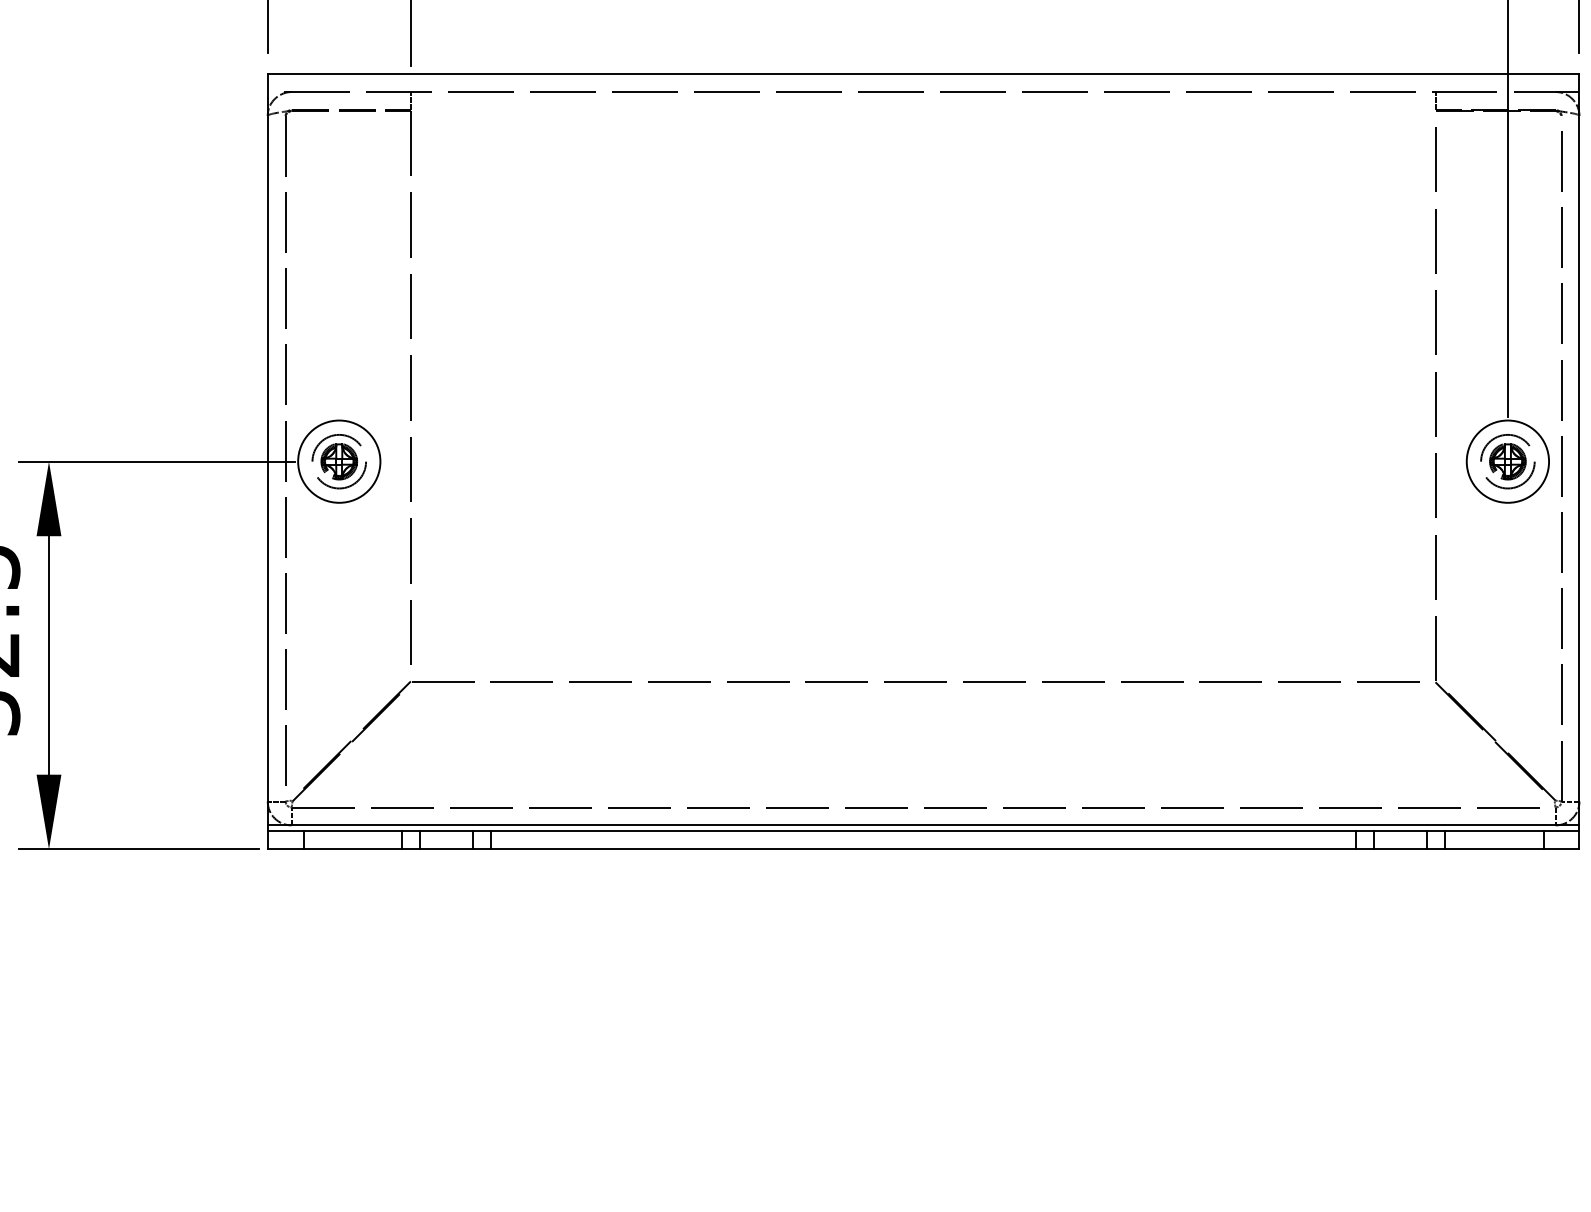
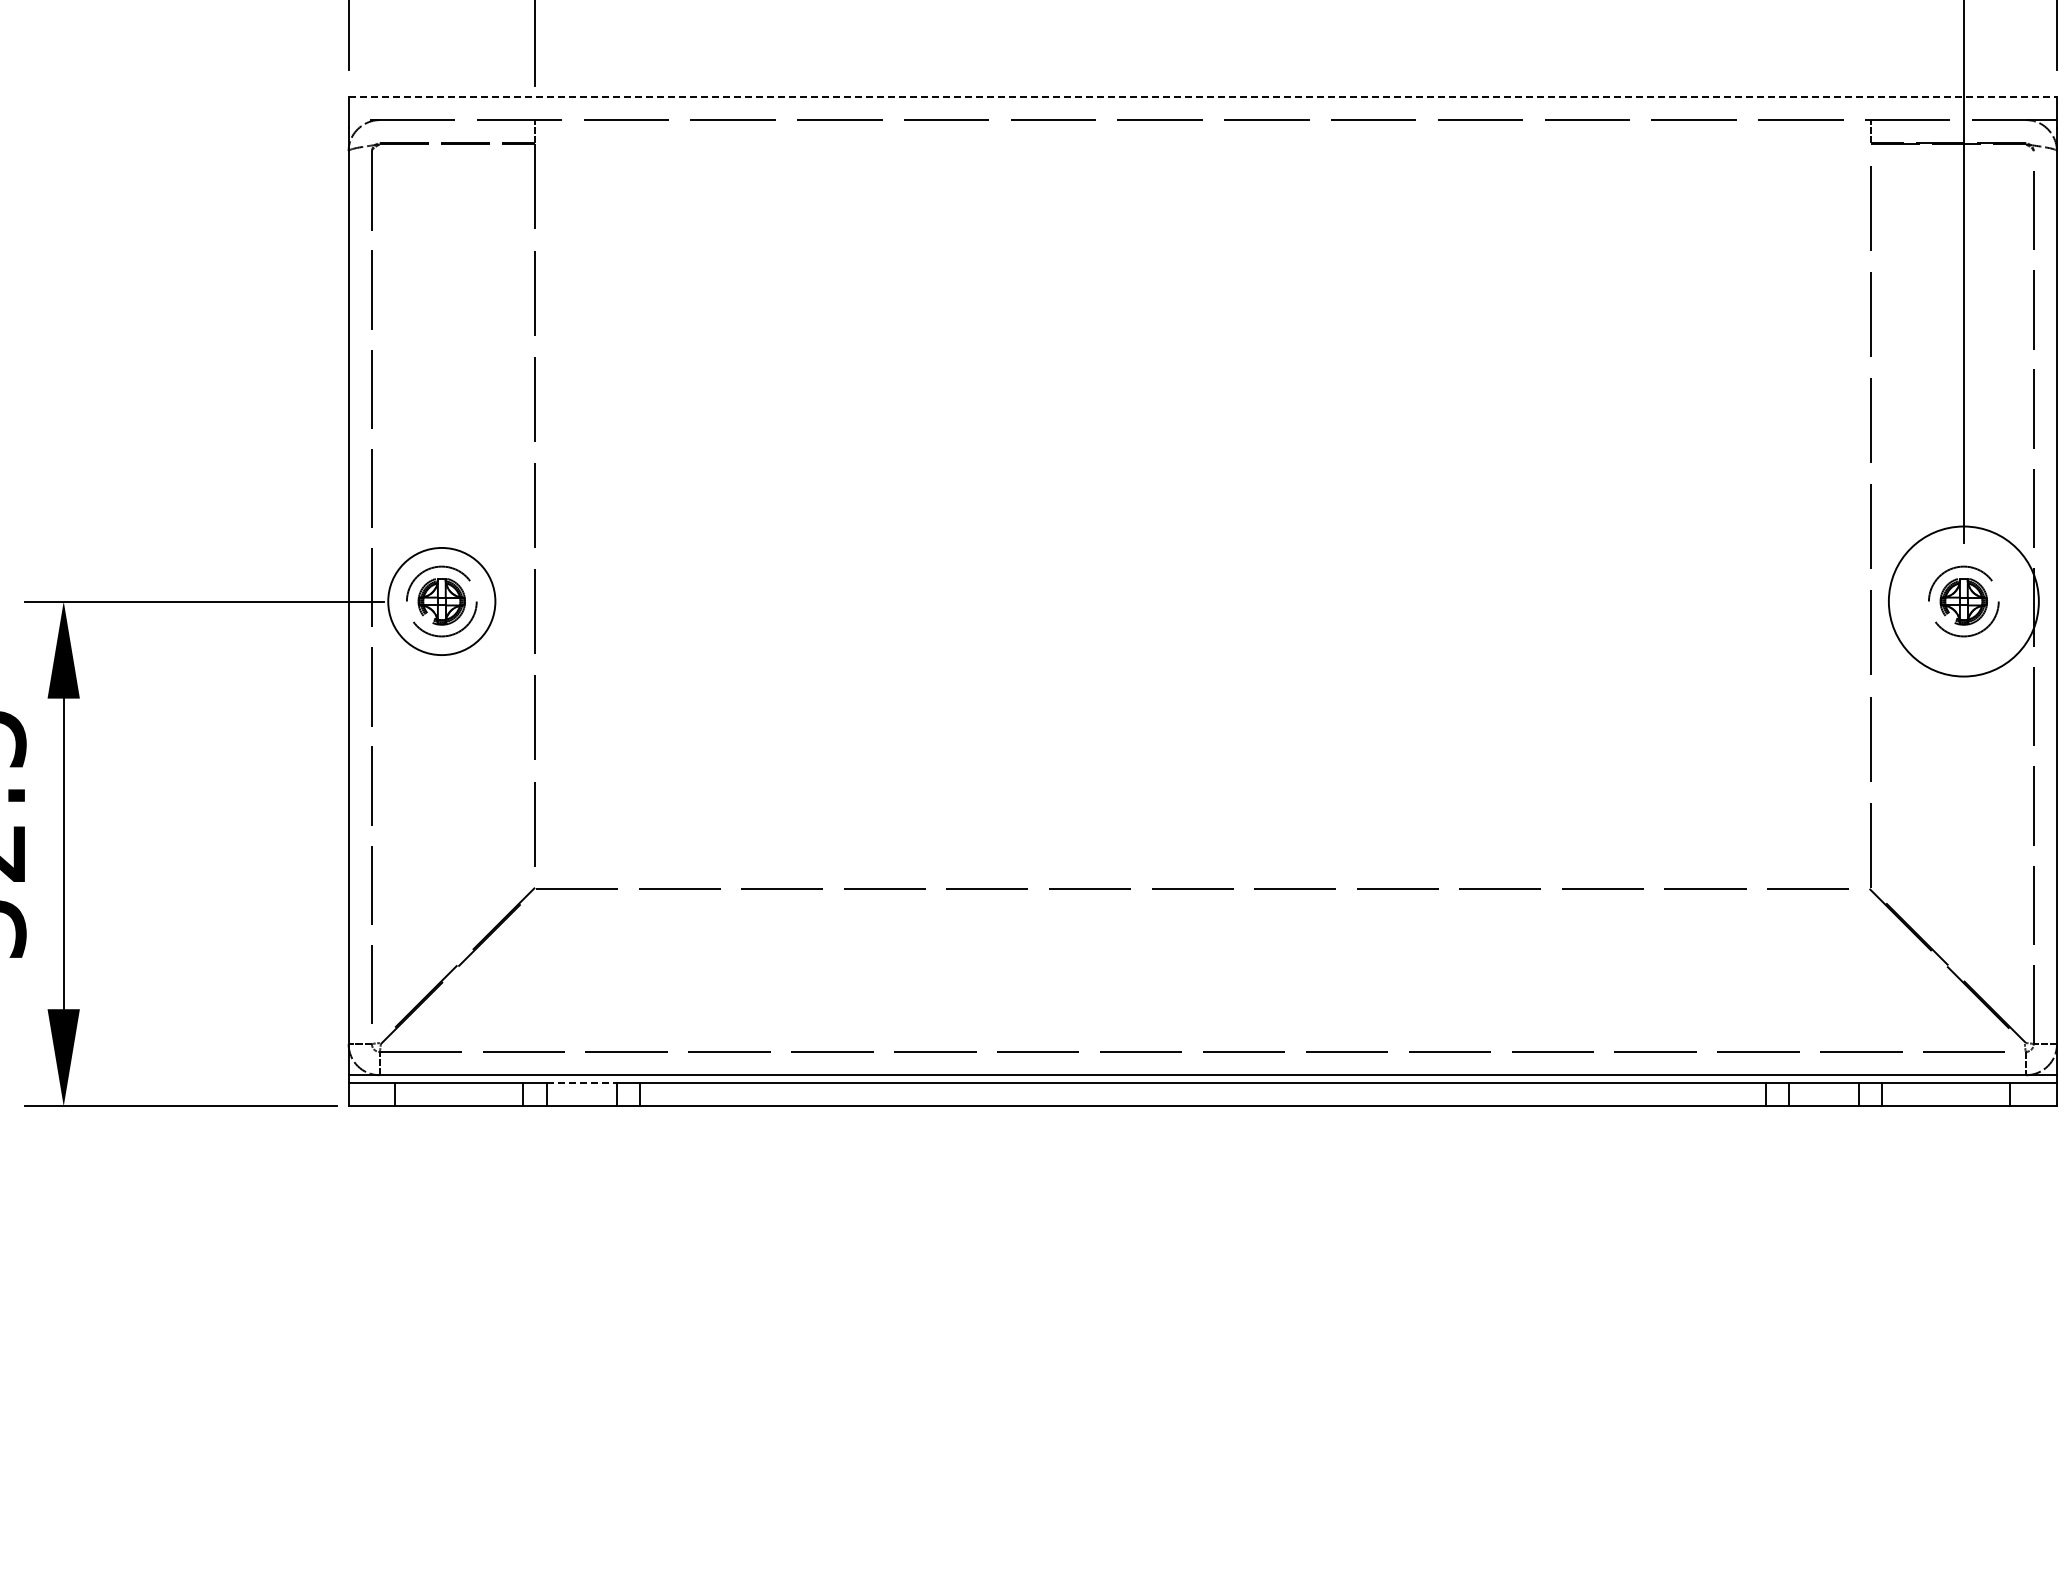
line: (924, 73) -> (1203, 96), solid -> dashed
circle: (1507, 461) -> (1963, 601), size x1.4
line: (446, 831) -> (581, 1083), solid -> dashed

